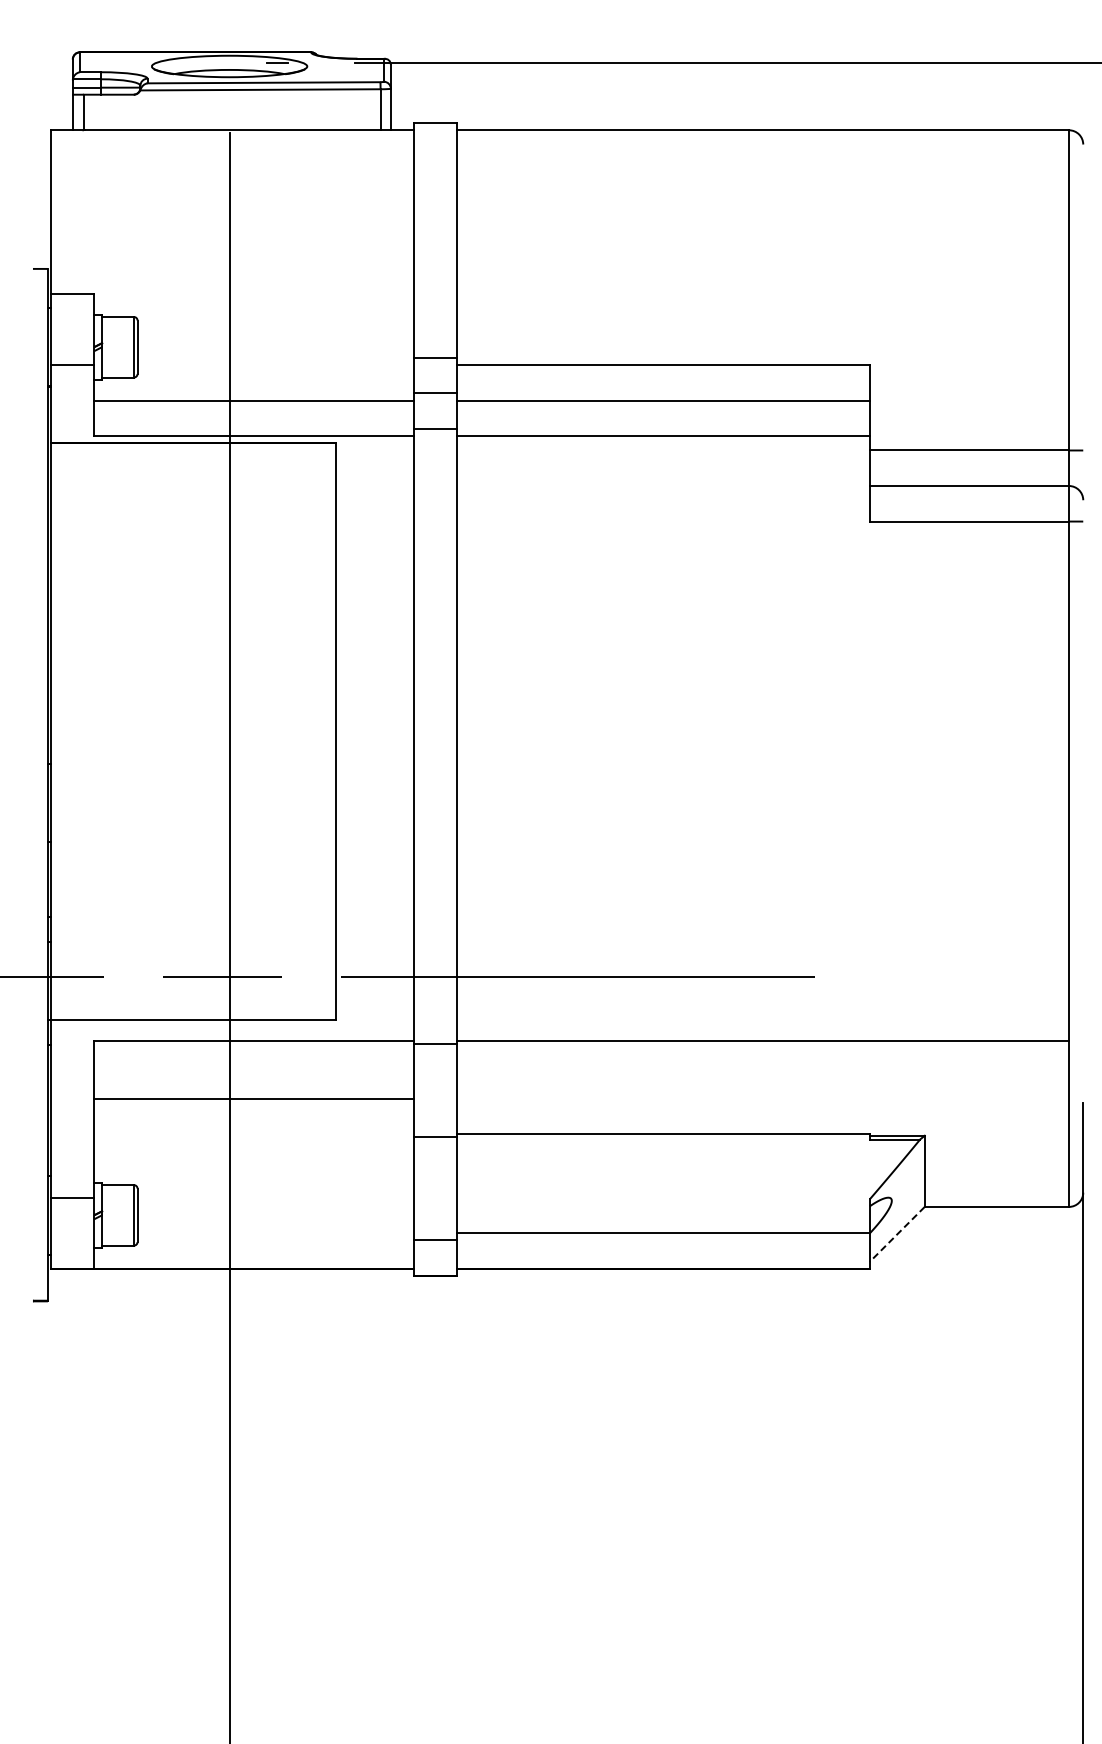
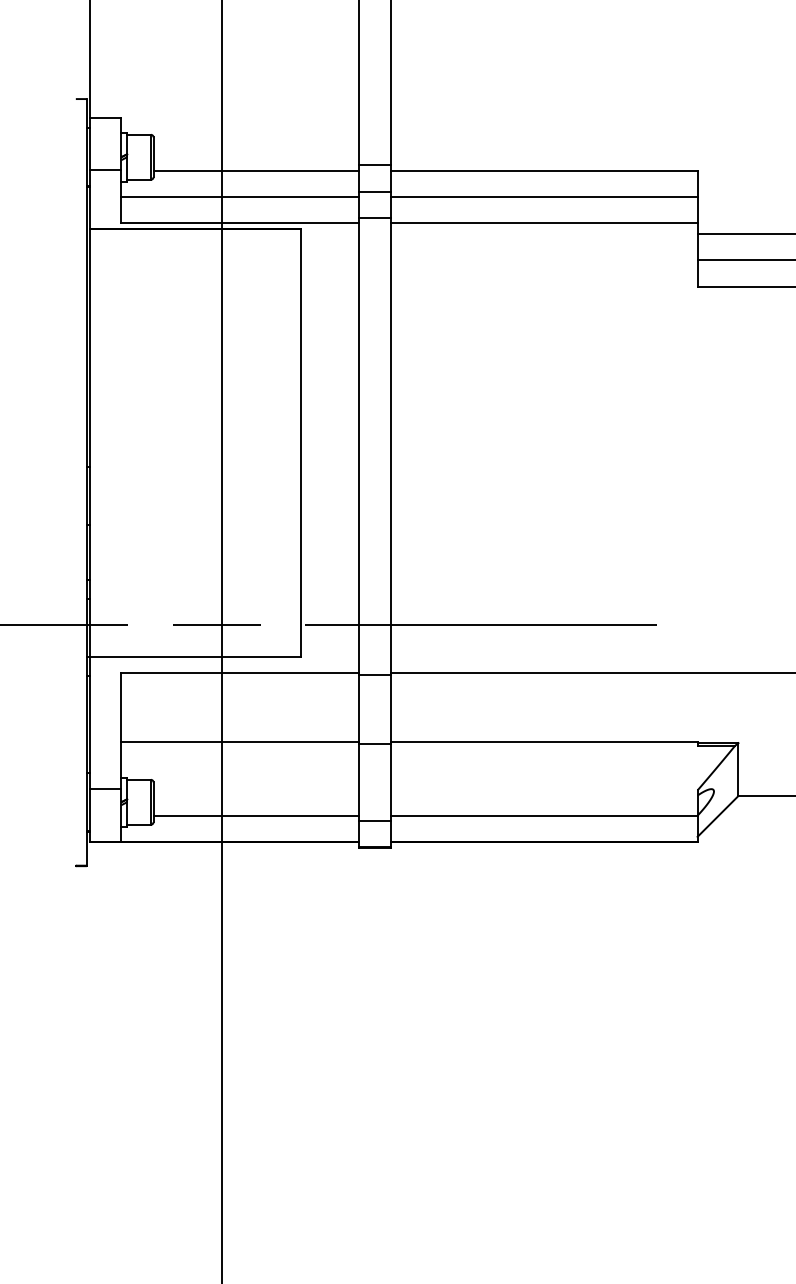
line: (275, 365) -> (256, 170), added
line: (254, 1098) -> (240, 741), moved
line: (275, 1233) -> (256, 815), added
line: (897, 1234) -> (718, 816), dashed -> solid

